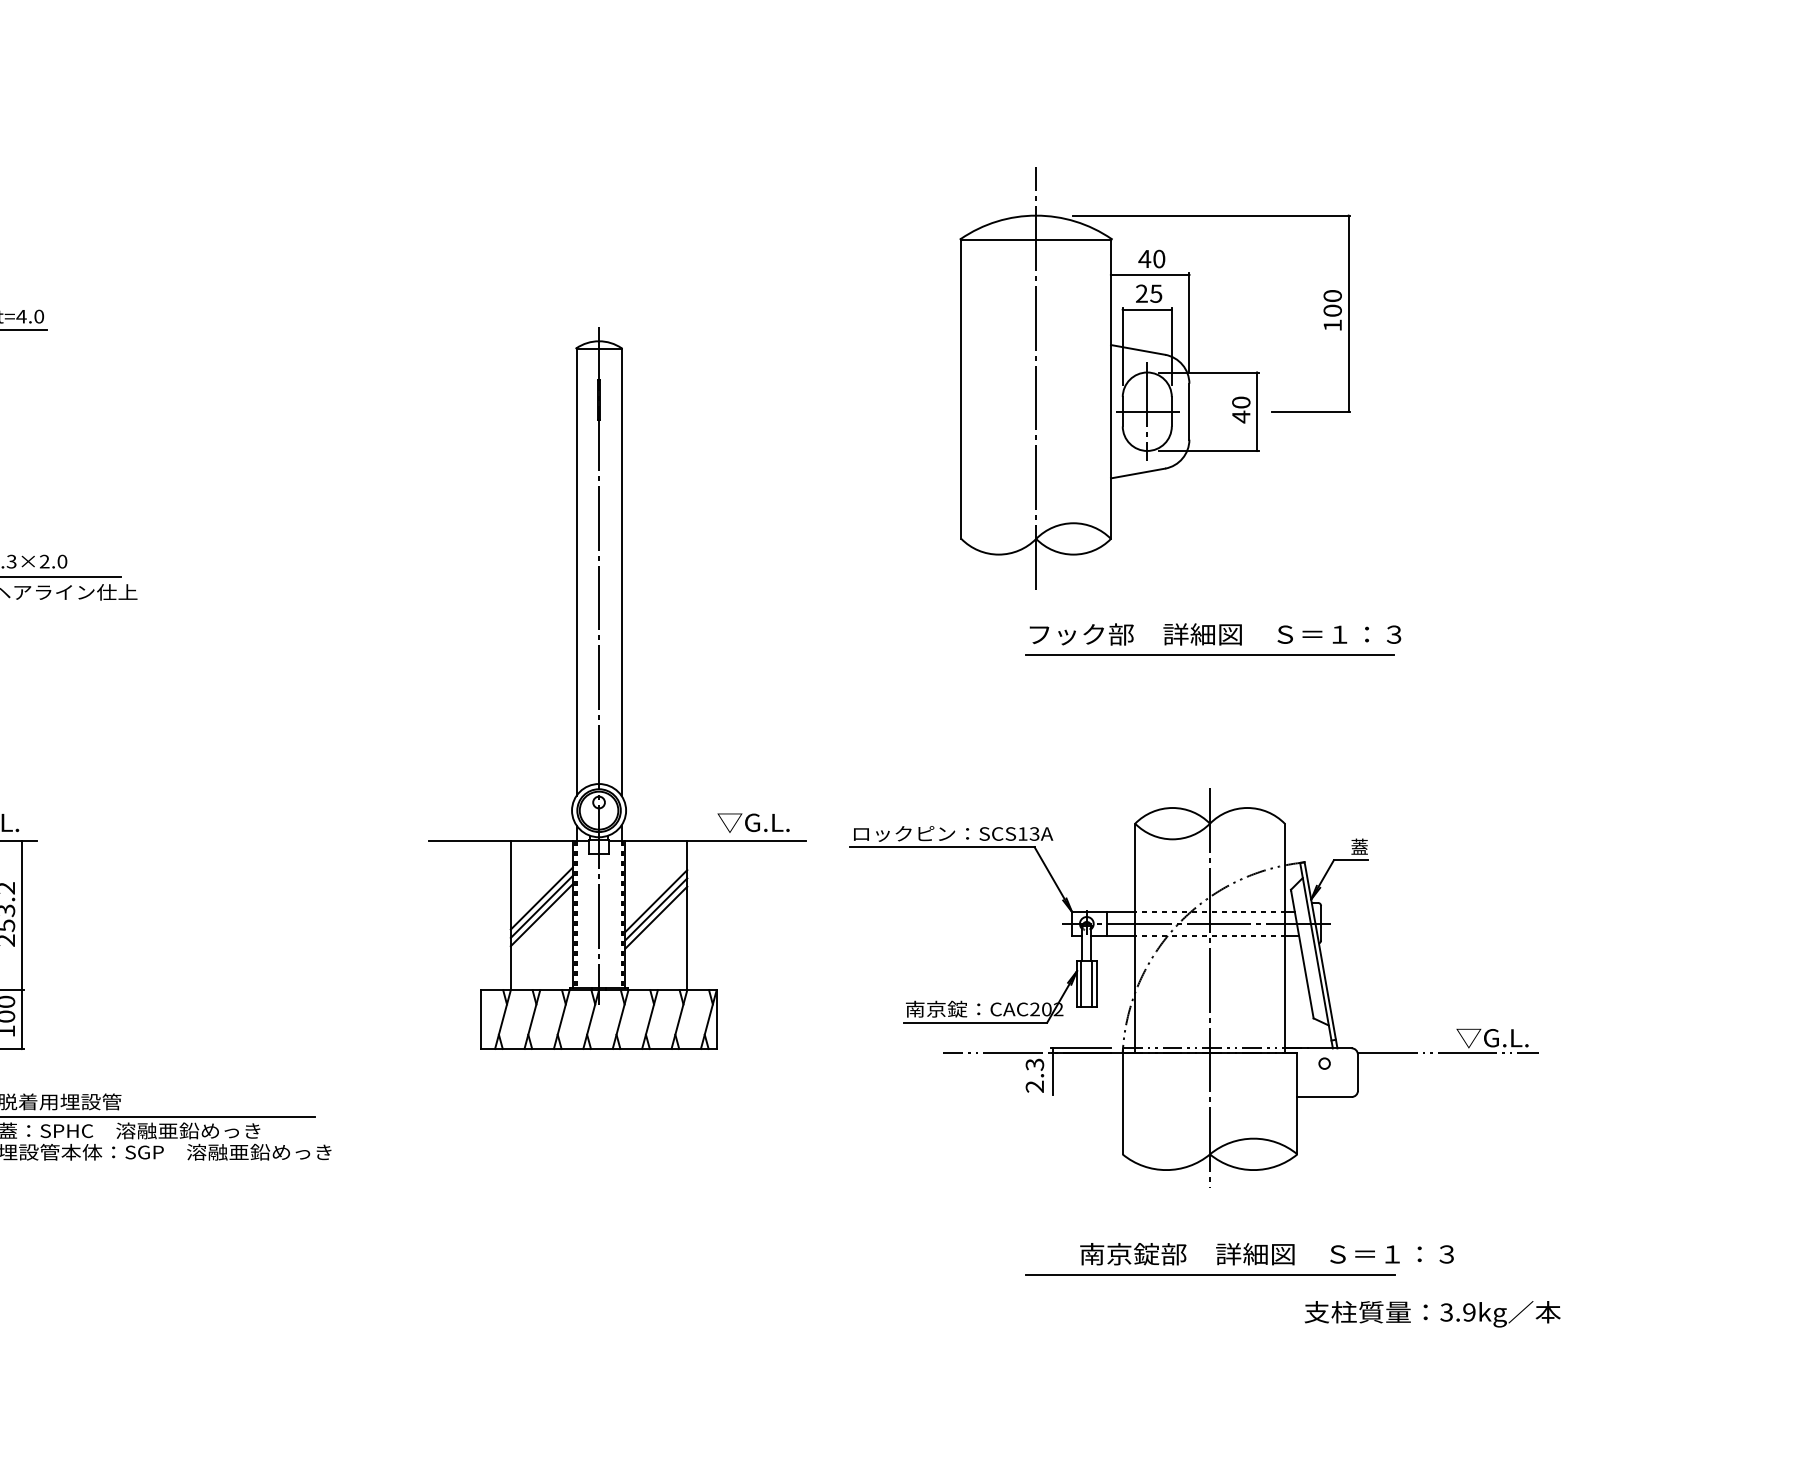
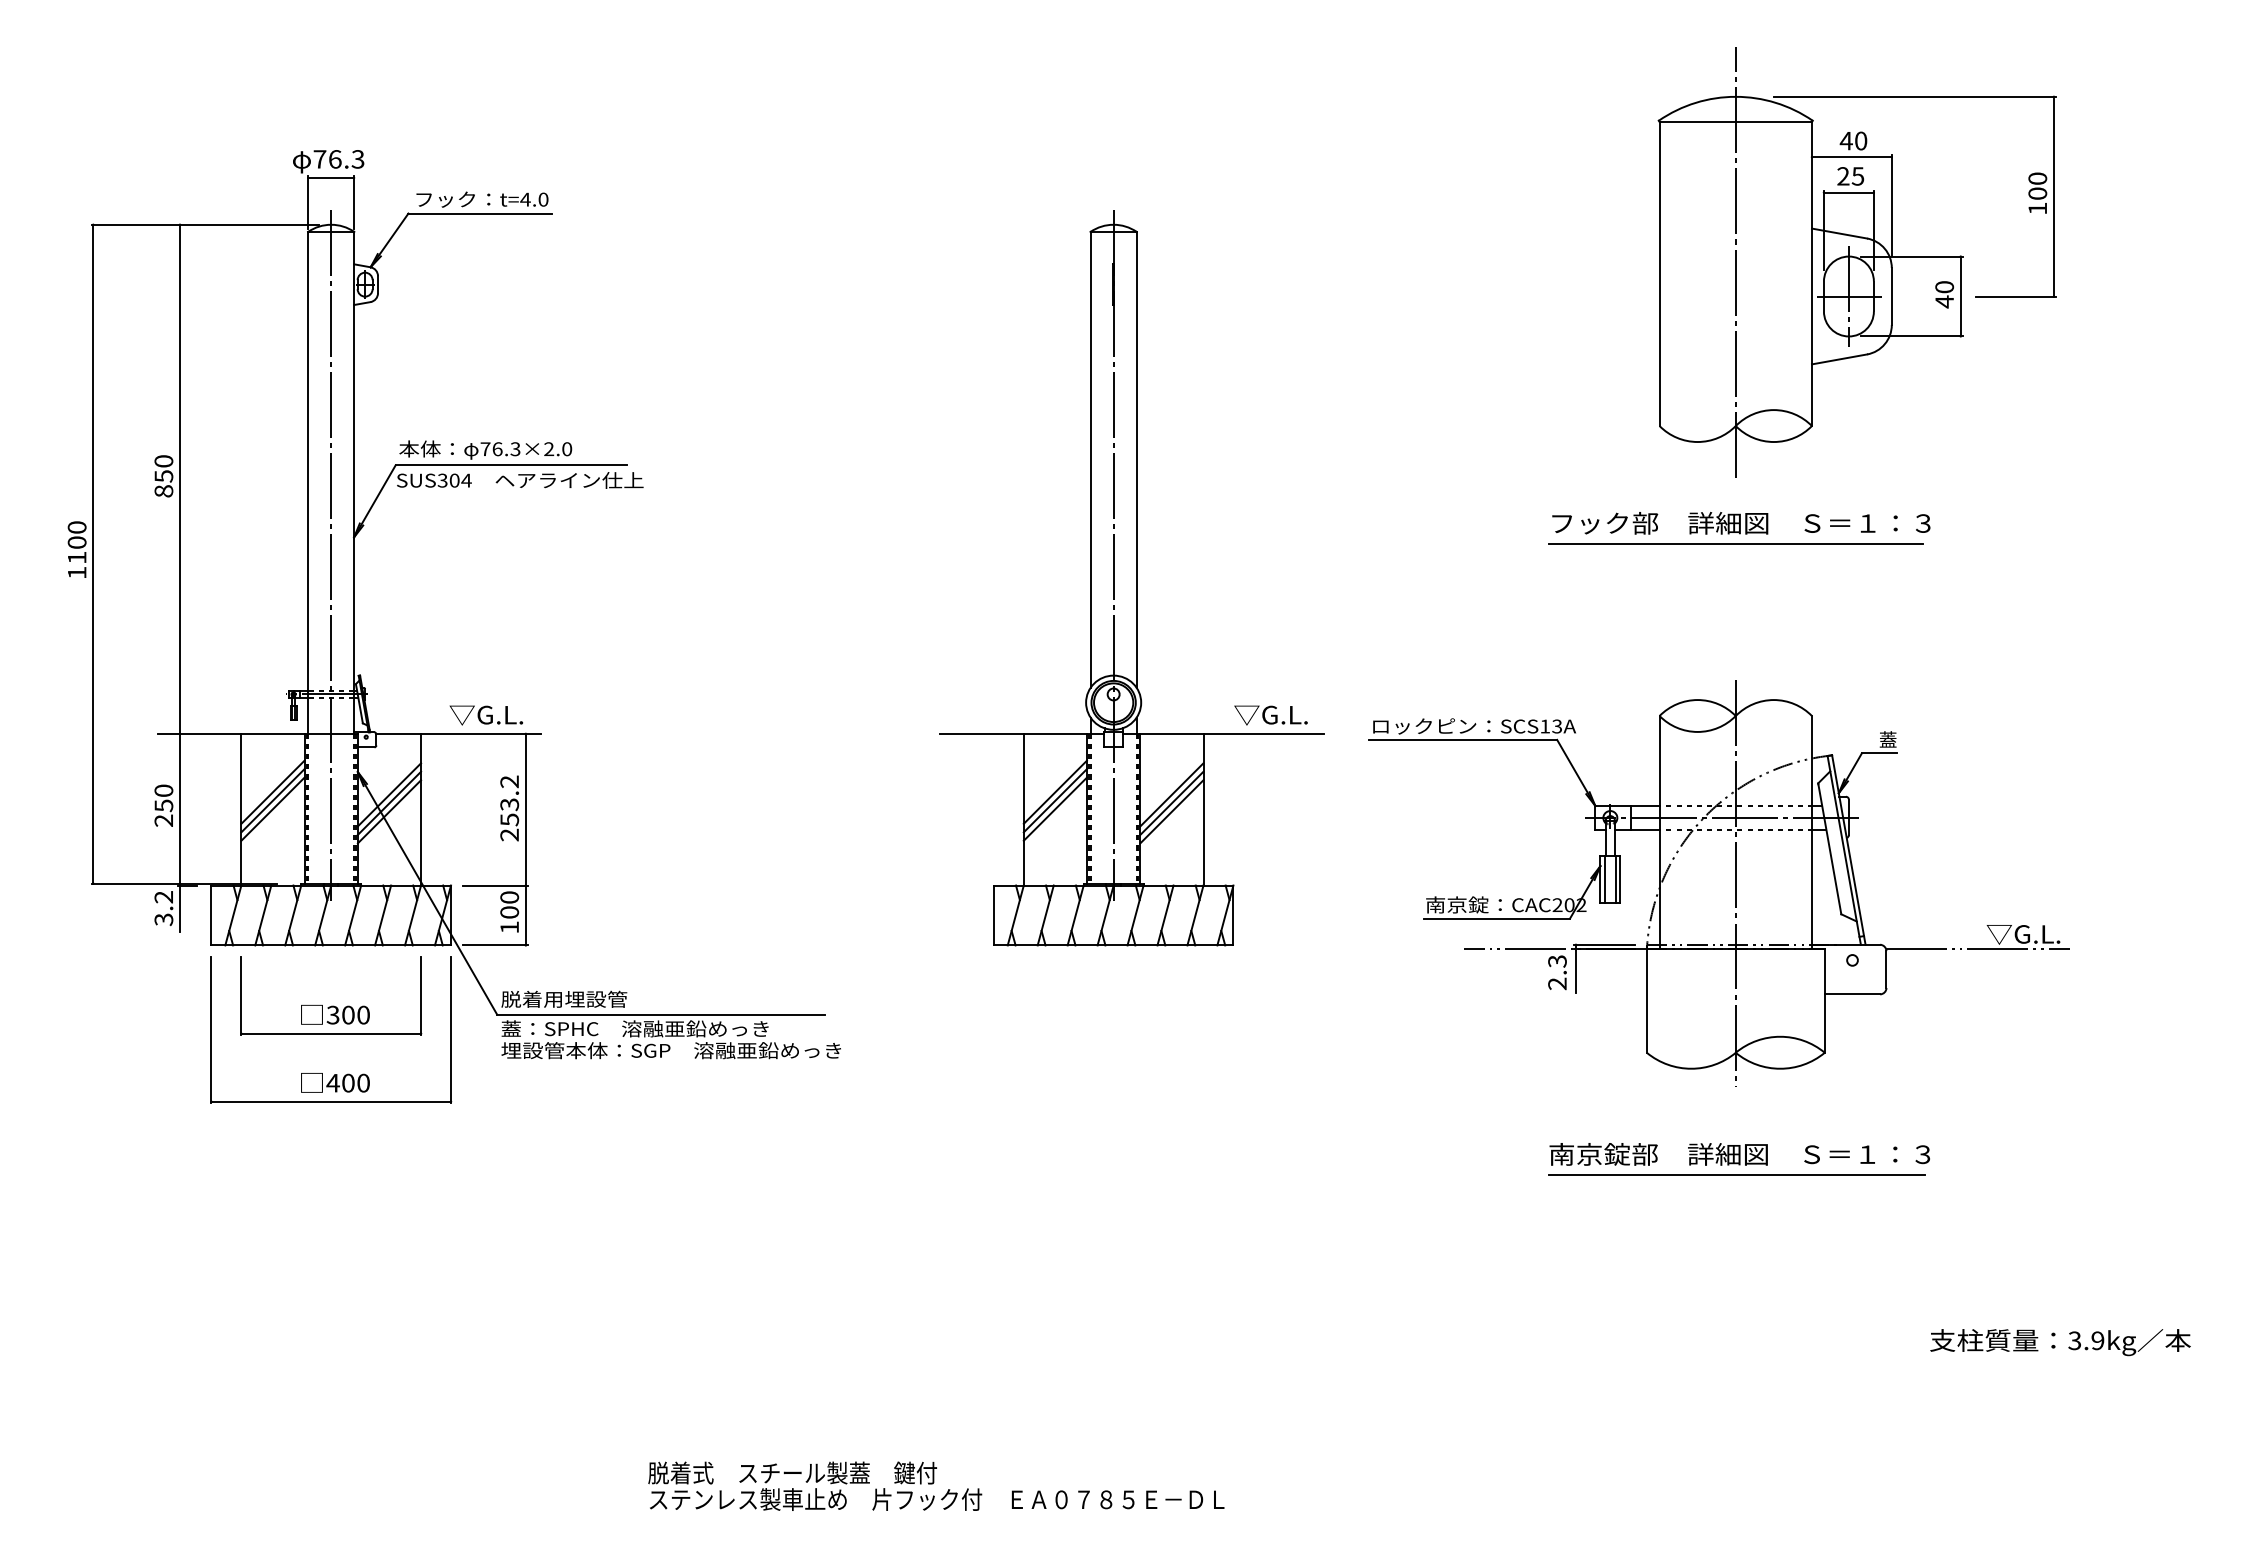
part: (1154, 378) -> (1856, 262), moved
text: (1266, 1254) -> (1739, 1154), moved
text: (1432, 1314) -> (2060, 1342), moved

